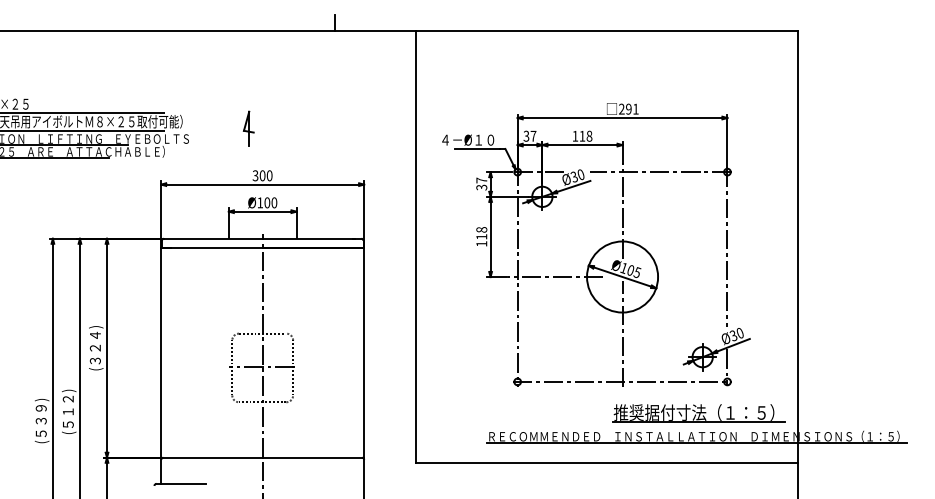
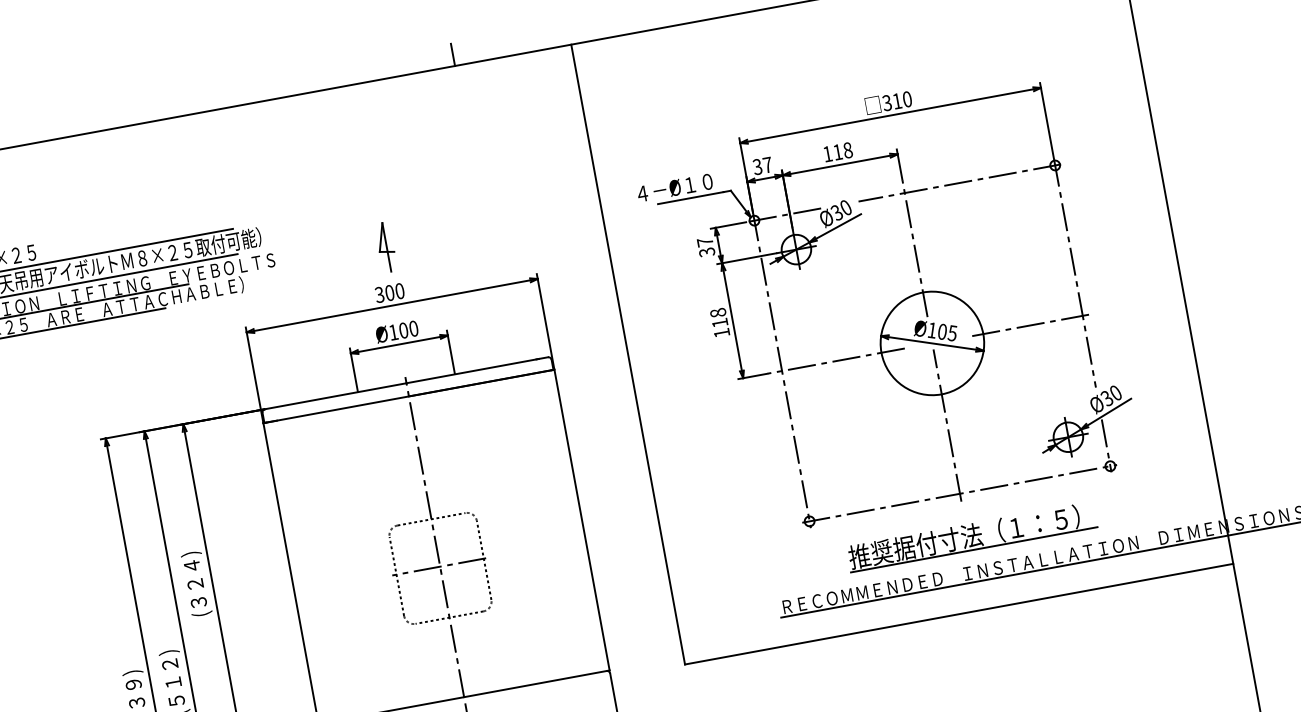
text: (628, 108) -> (896, 100), 291 -> 310
part: (248, 128) -> (385, 247), moved
line: (689, 277) -> (1028, 326), added
part: (698, 413) -> (970, 537), moved

